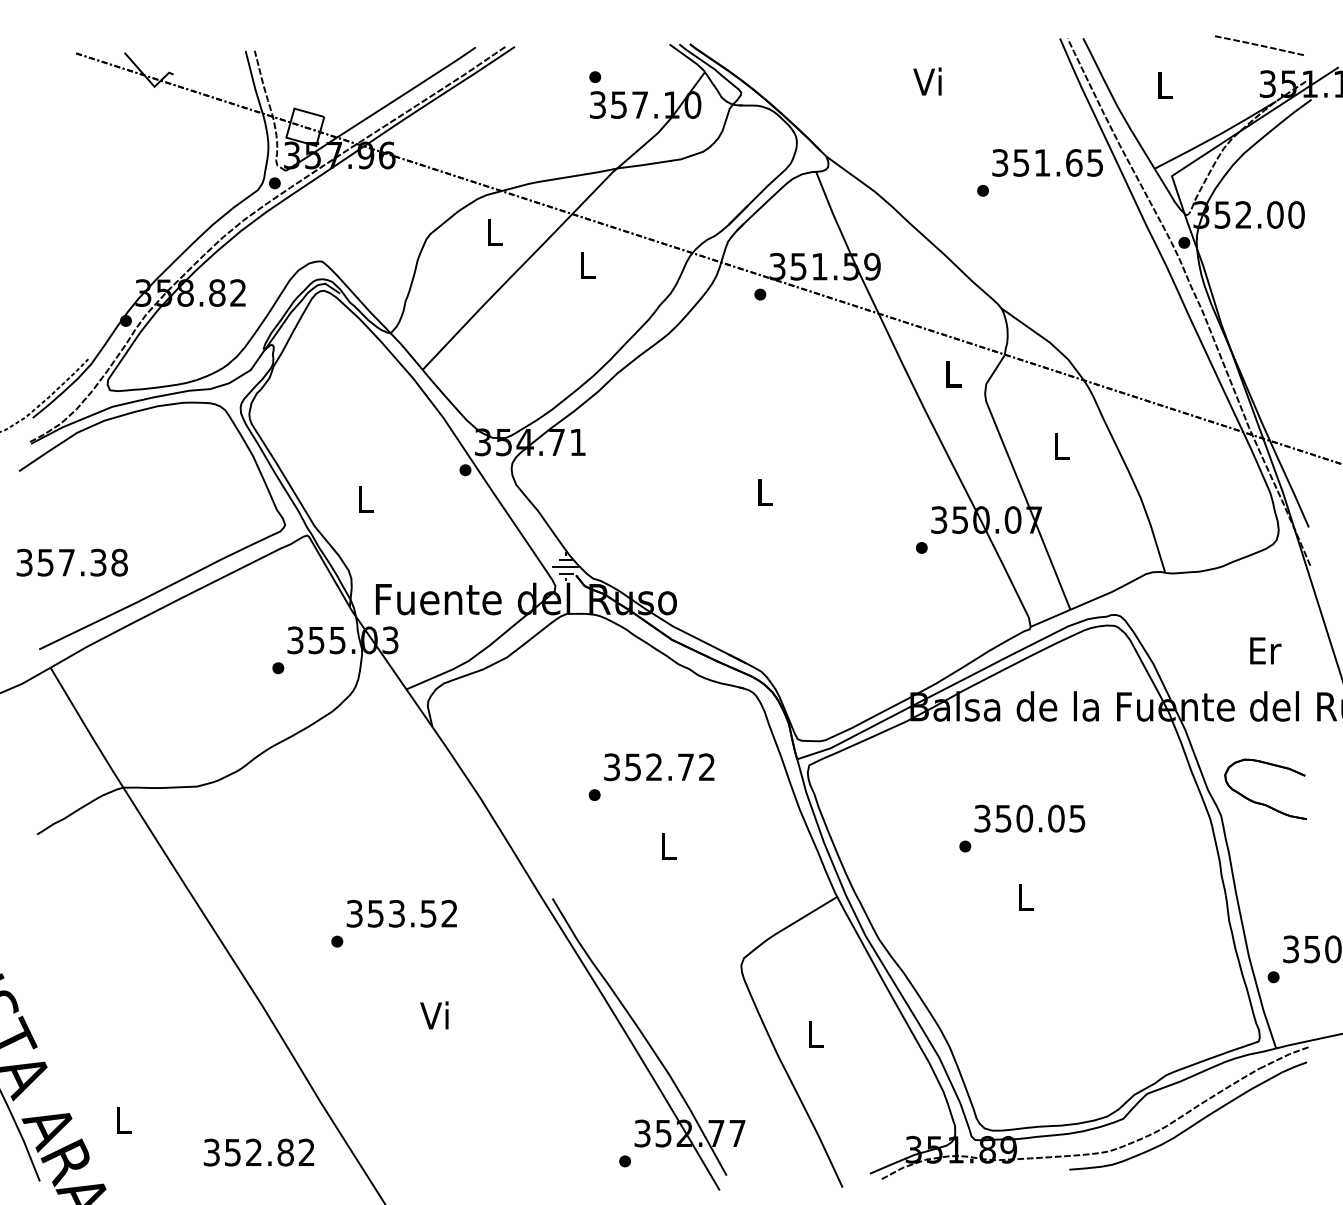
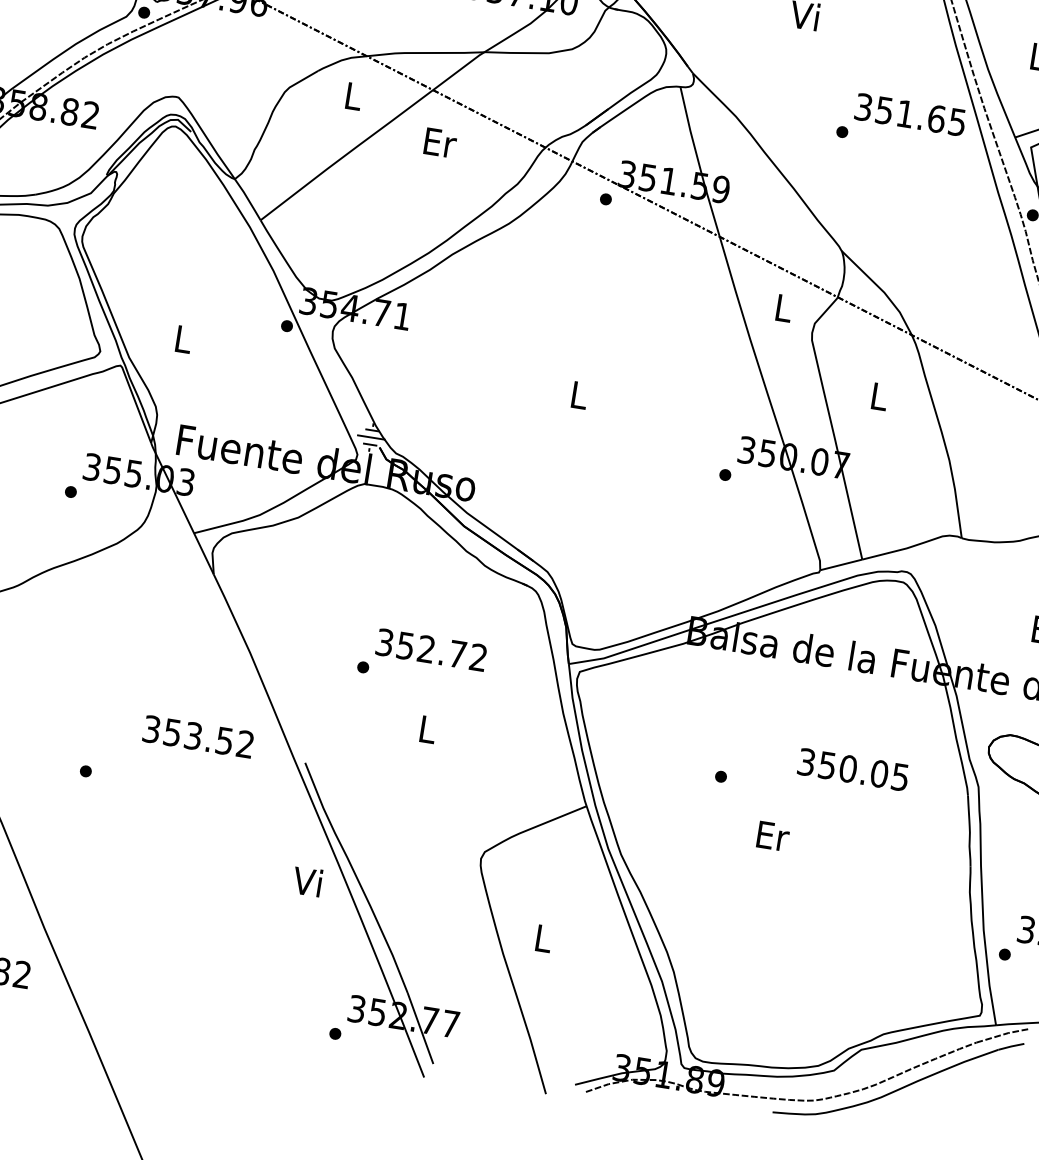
text: (587, 264) -> (440, 142), L -> Er
text: (1029, 818) -> (853, 769), moved
text: (1026, 896) -> (773, 835), L -> Er
text: (401, 913) -> (198, 736), moved
text: (434, 1015) -> (307, 881), moved

